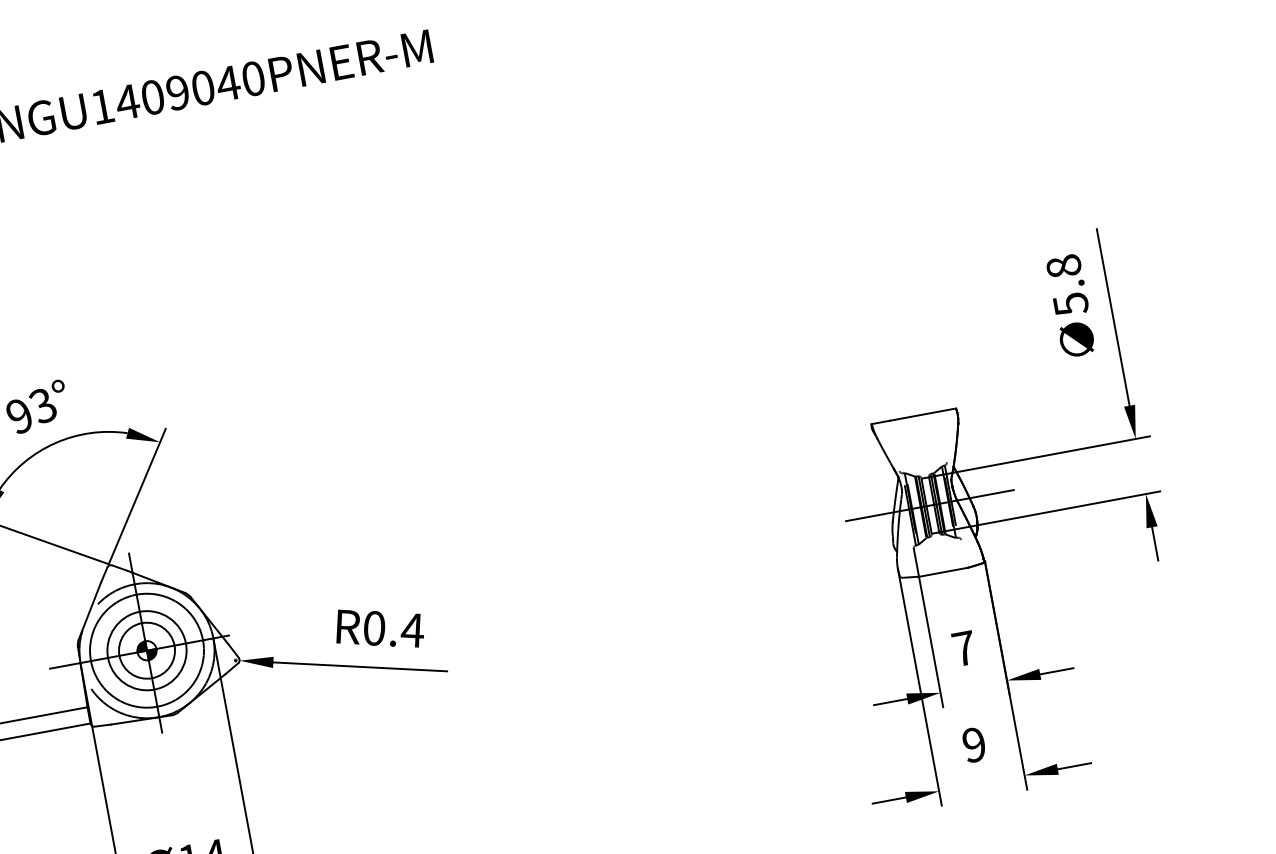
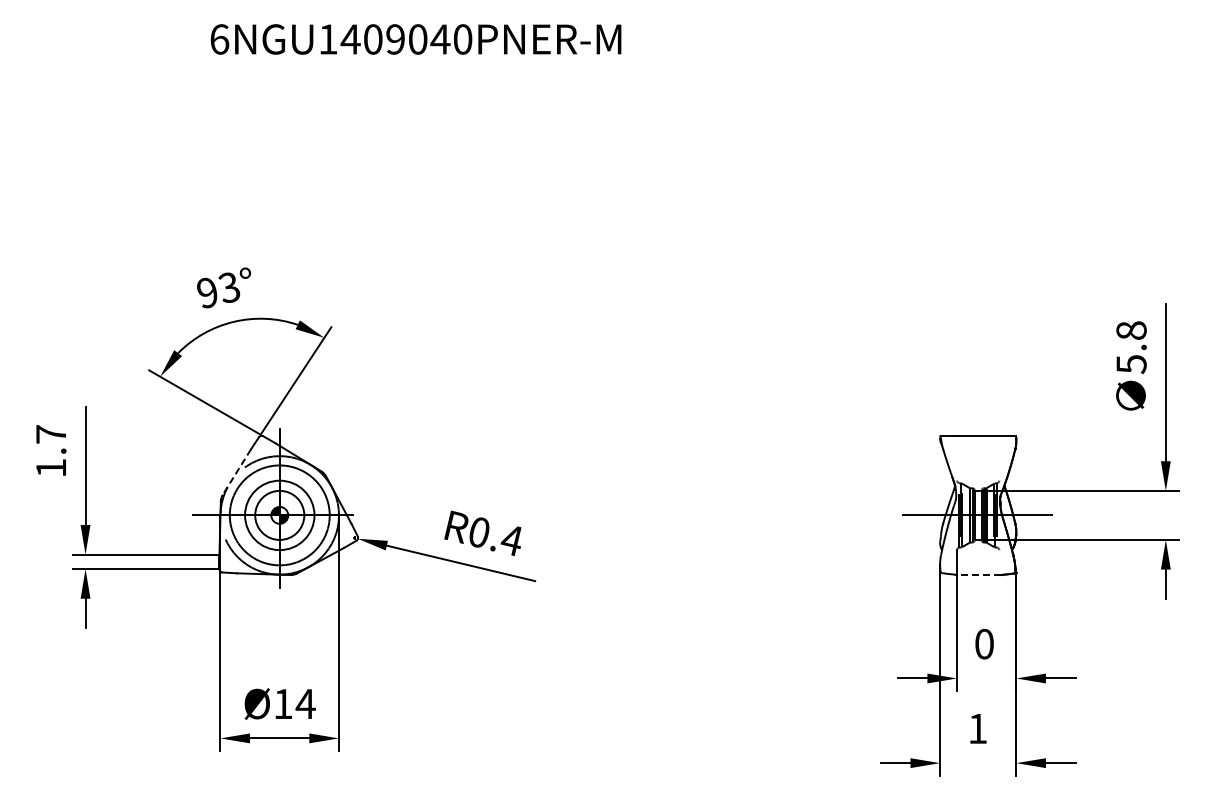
line: (943, 572) -> (978, 575), solid -> dashed
line: (89, 611) -> (236, 472), solid -> dashed
text: (964, 647) -> (984, 643), 7 -> 0
text: (973, 744) -> (977, 728), 9 -> 1

